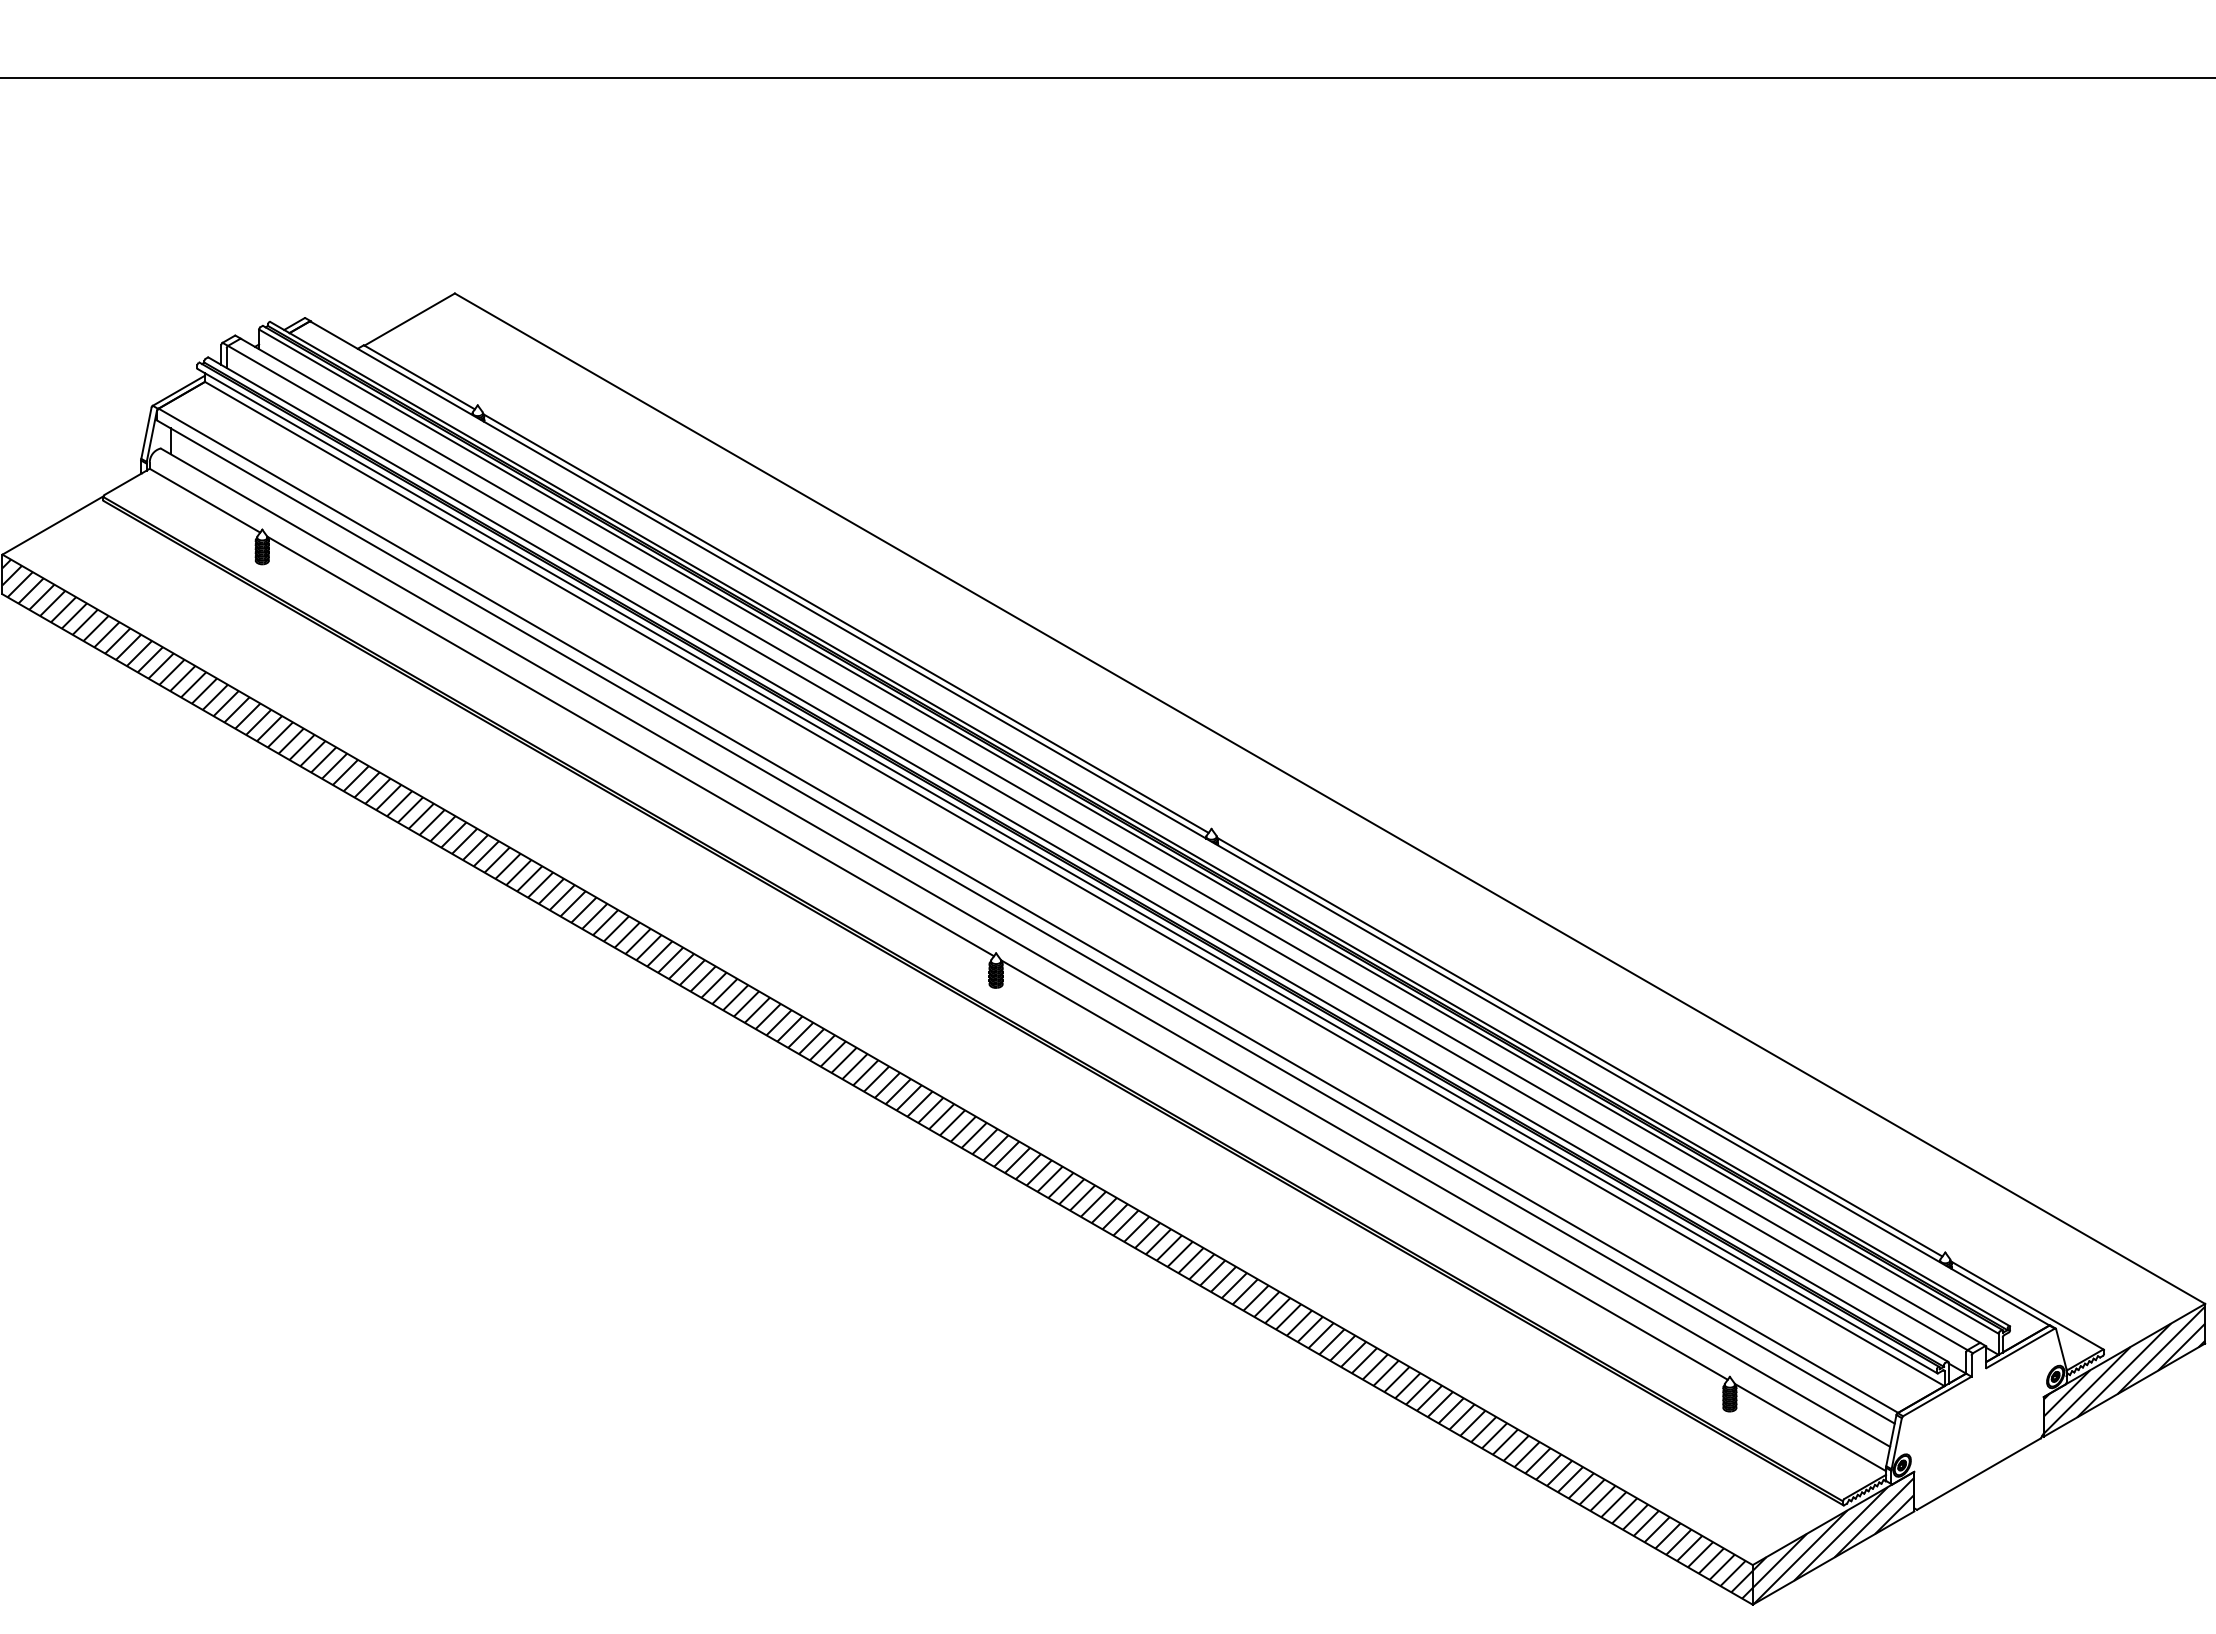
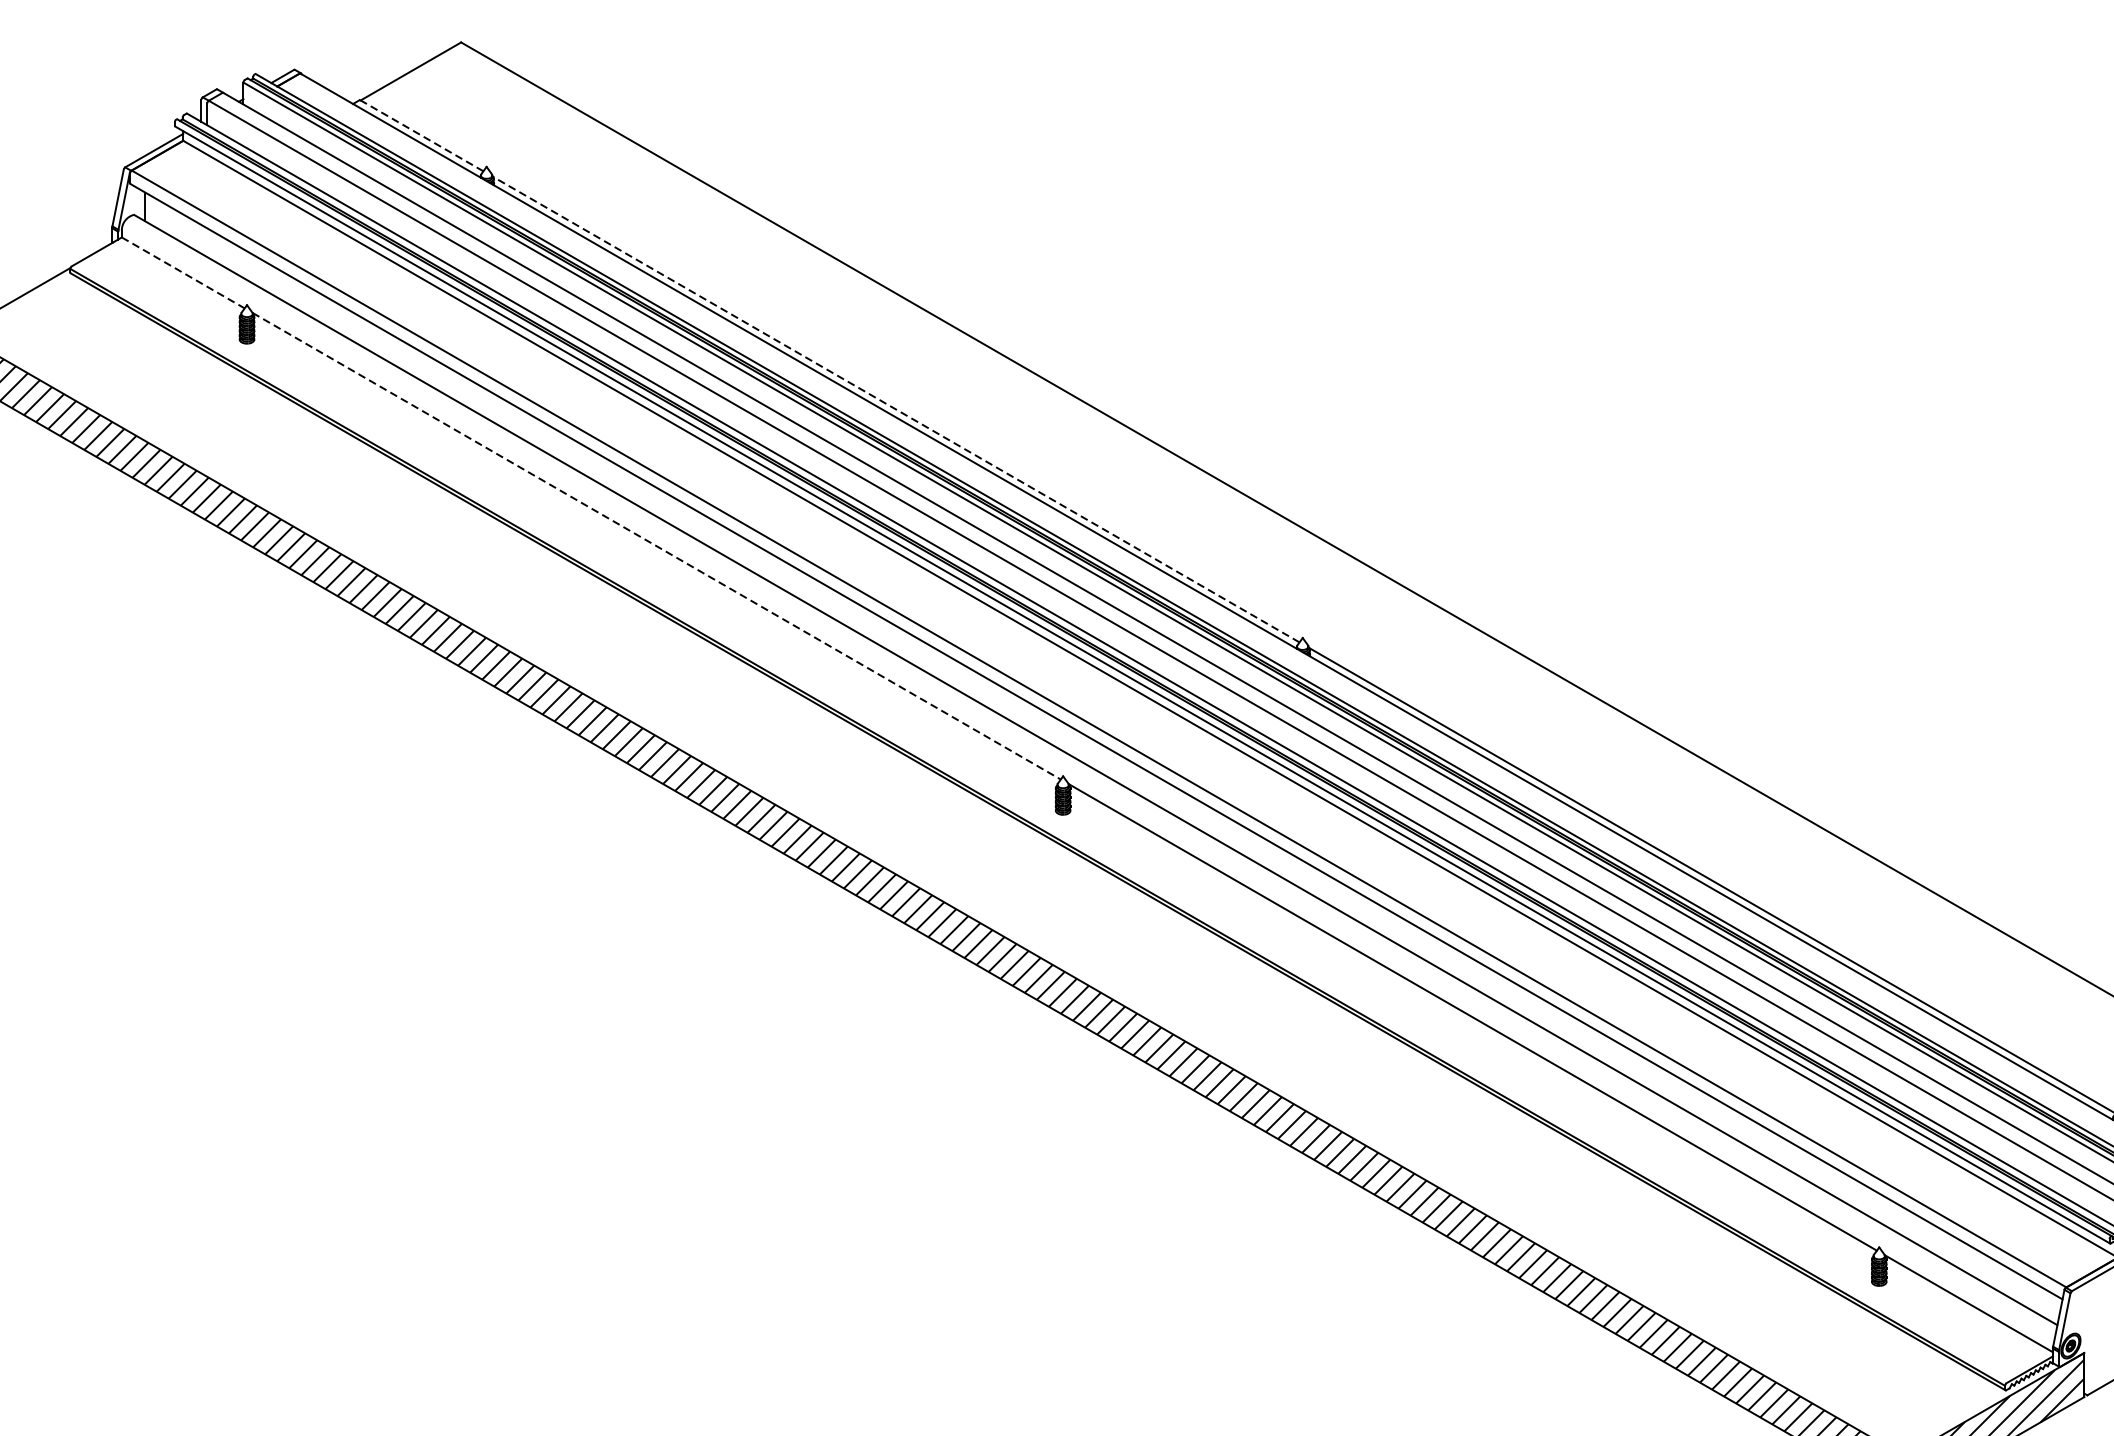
line: (419, 377) -> (421, 135), solid -> dashed
line: (205, 500) -> (183, 272), solid -> dashed
line: (845, 623) -> (895, 409), solid -> dashed
line: (630, 746) -> (656, 546), solid -> dashed

